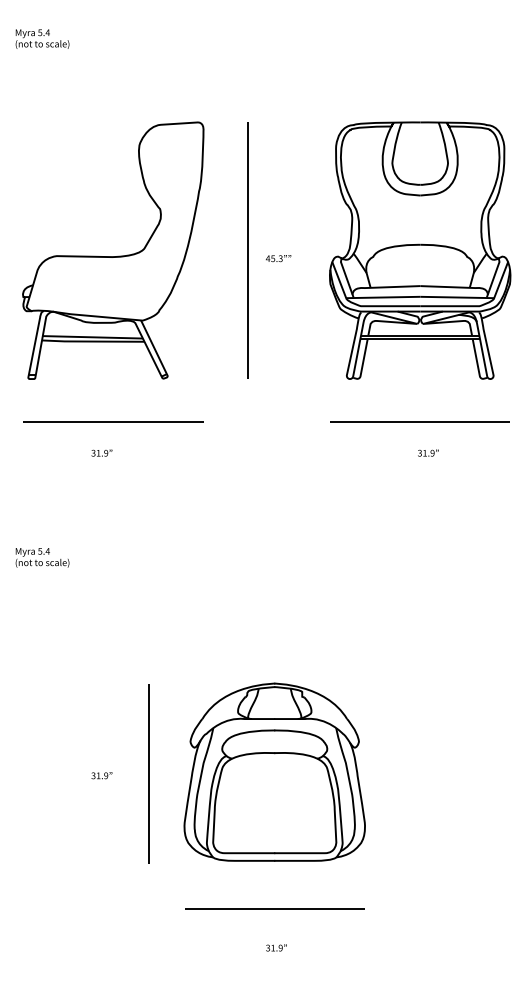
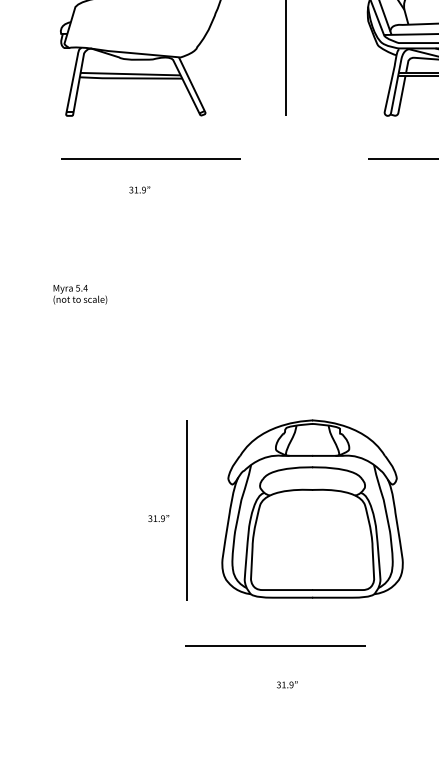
text: (101, 775) -> (158, 518), moved
line: (274, 908) -> (275, 645), moved
text: (276, 947) -> (287, 684), moved

